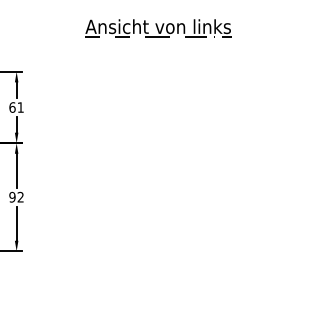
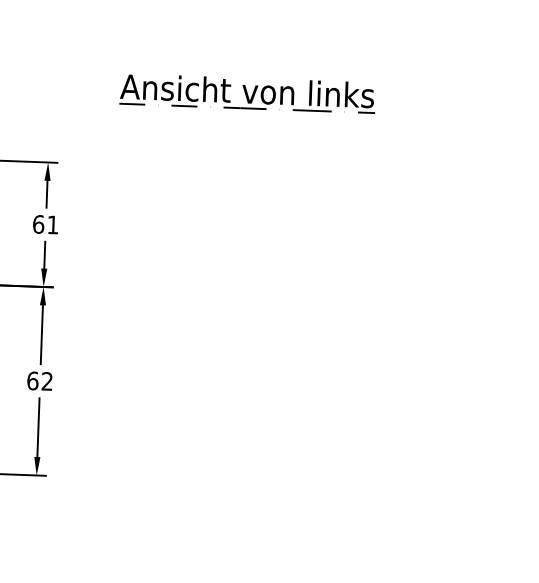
part: (158, 28) -> (247, 94), moved
text: (12, 196) -> (32, 379), 92 -> 62

